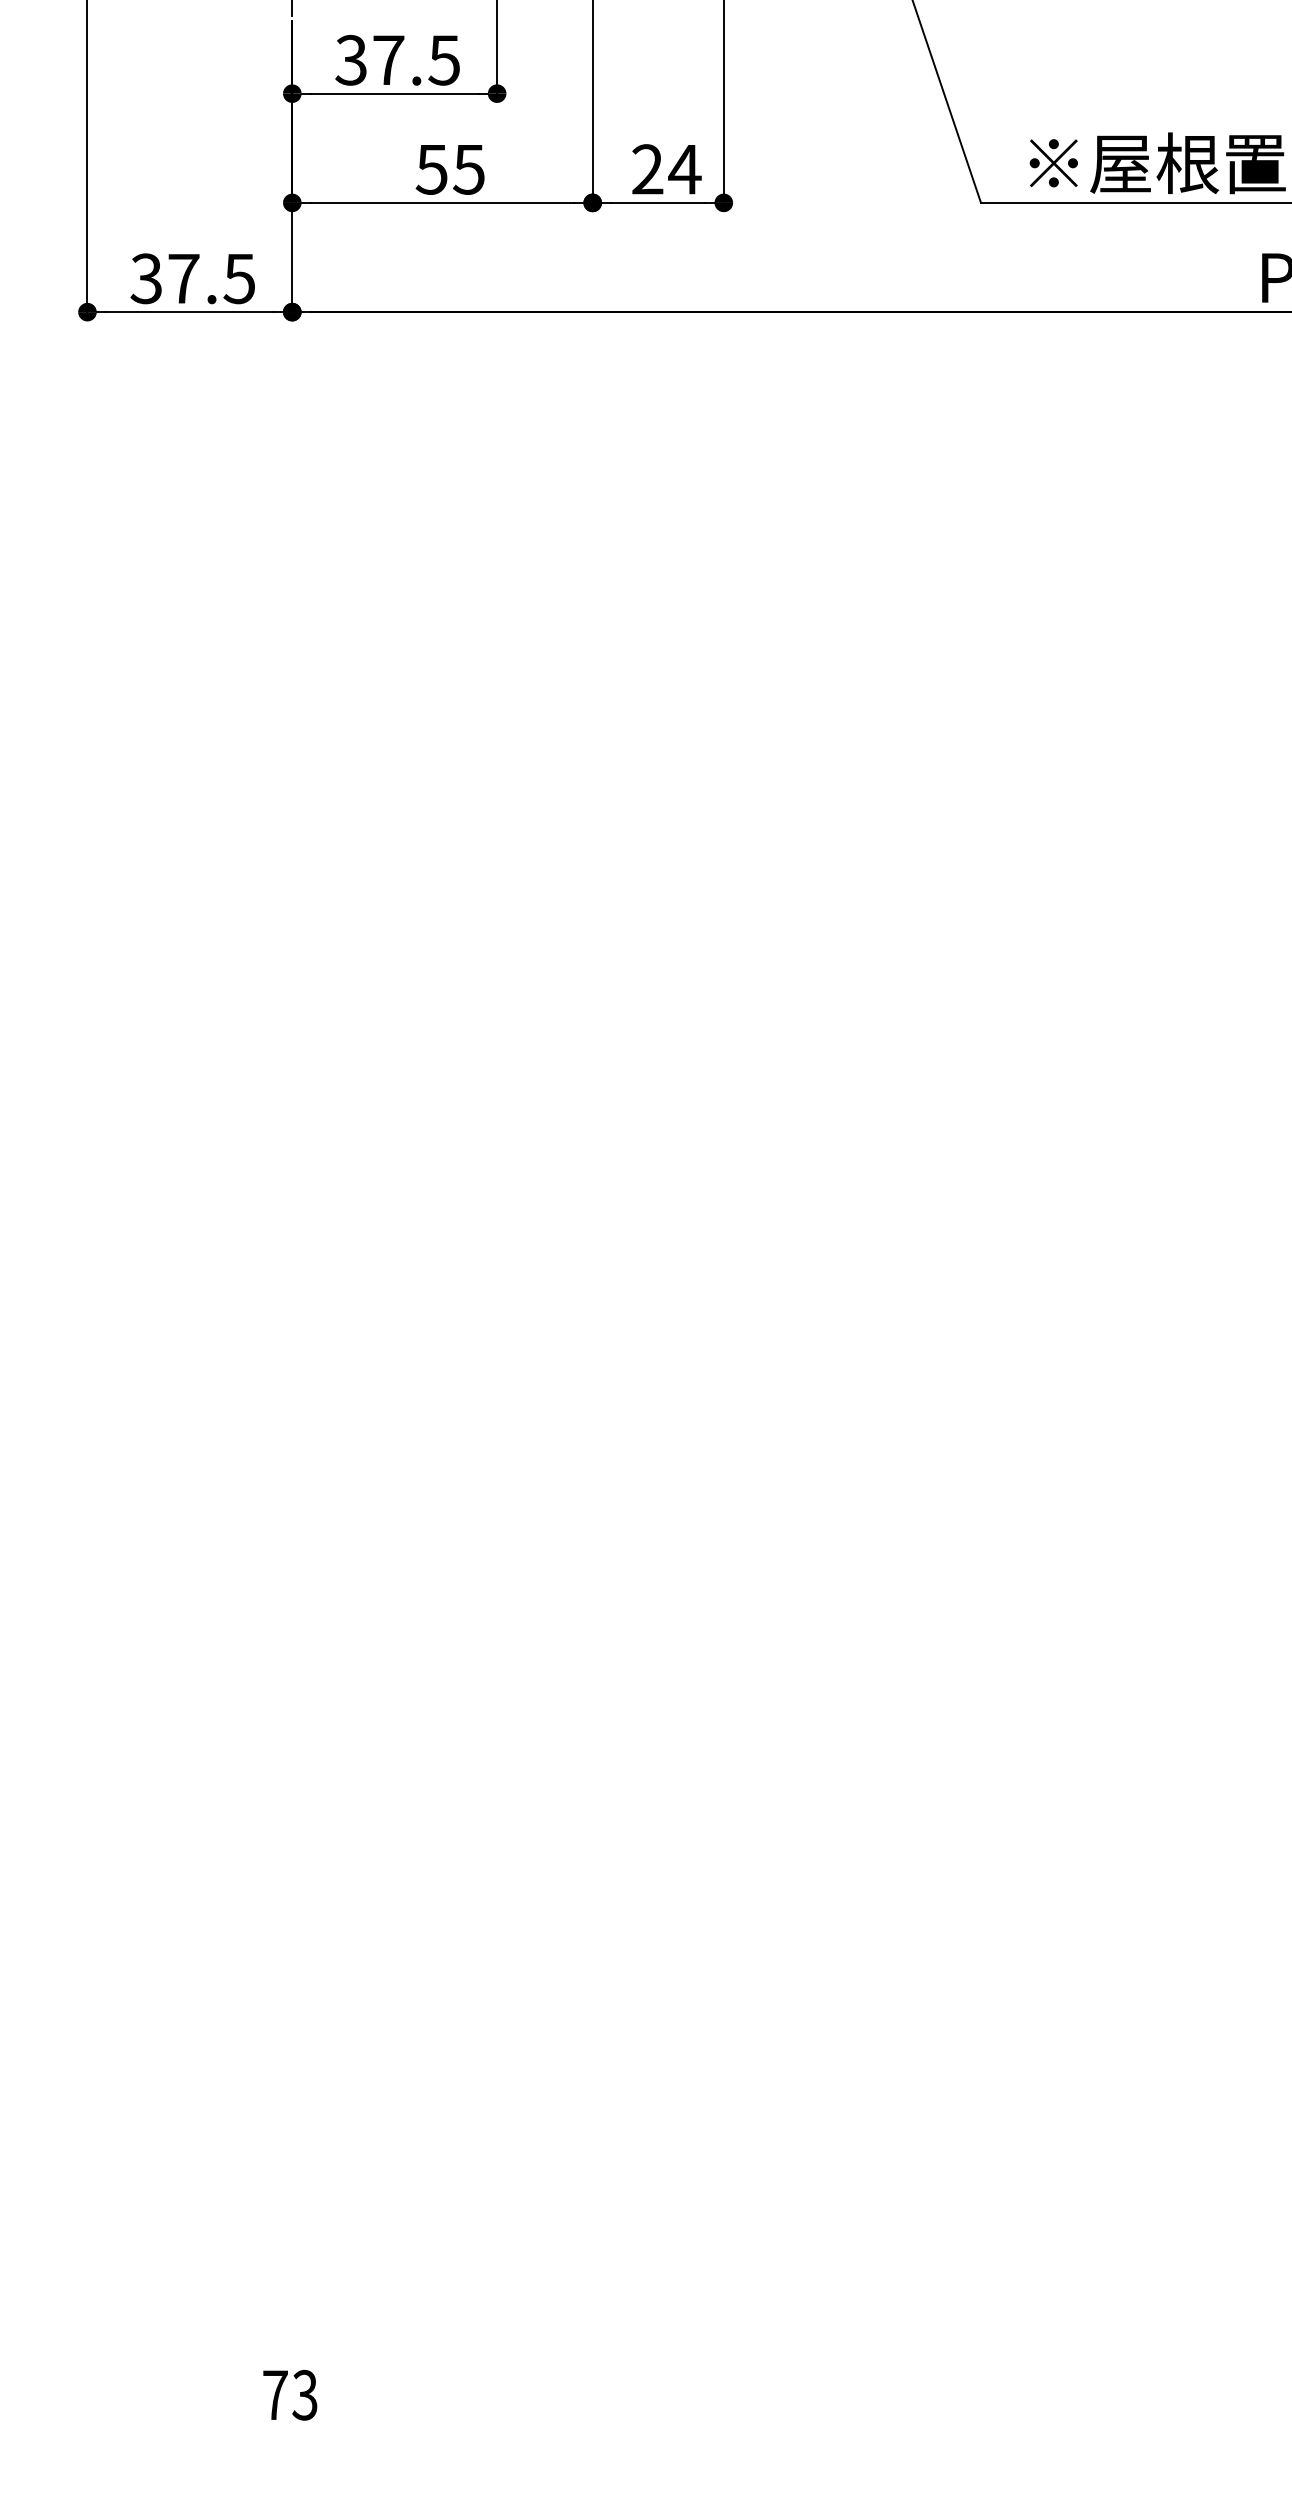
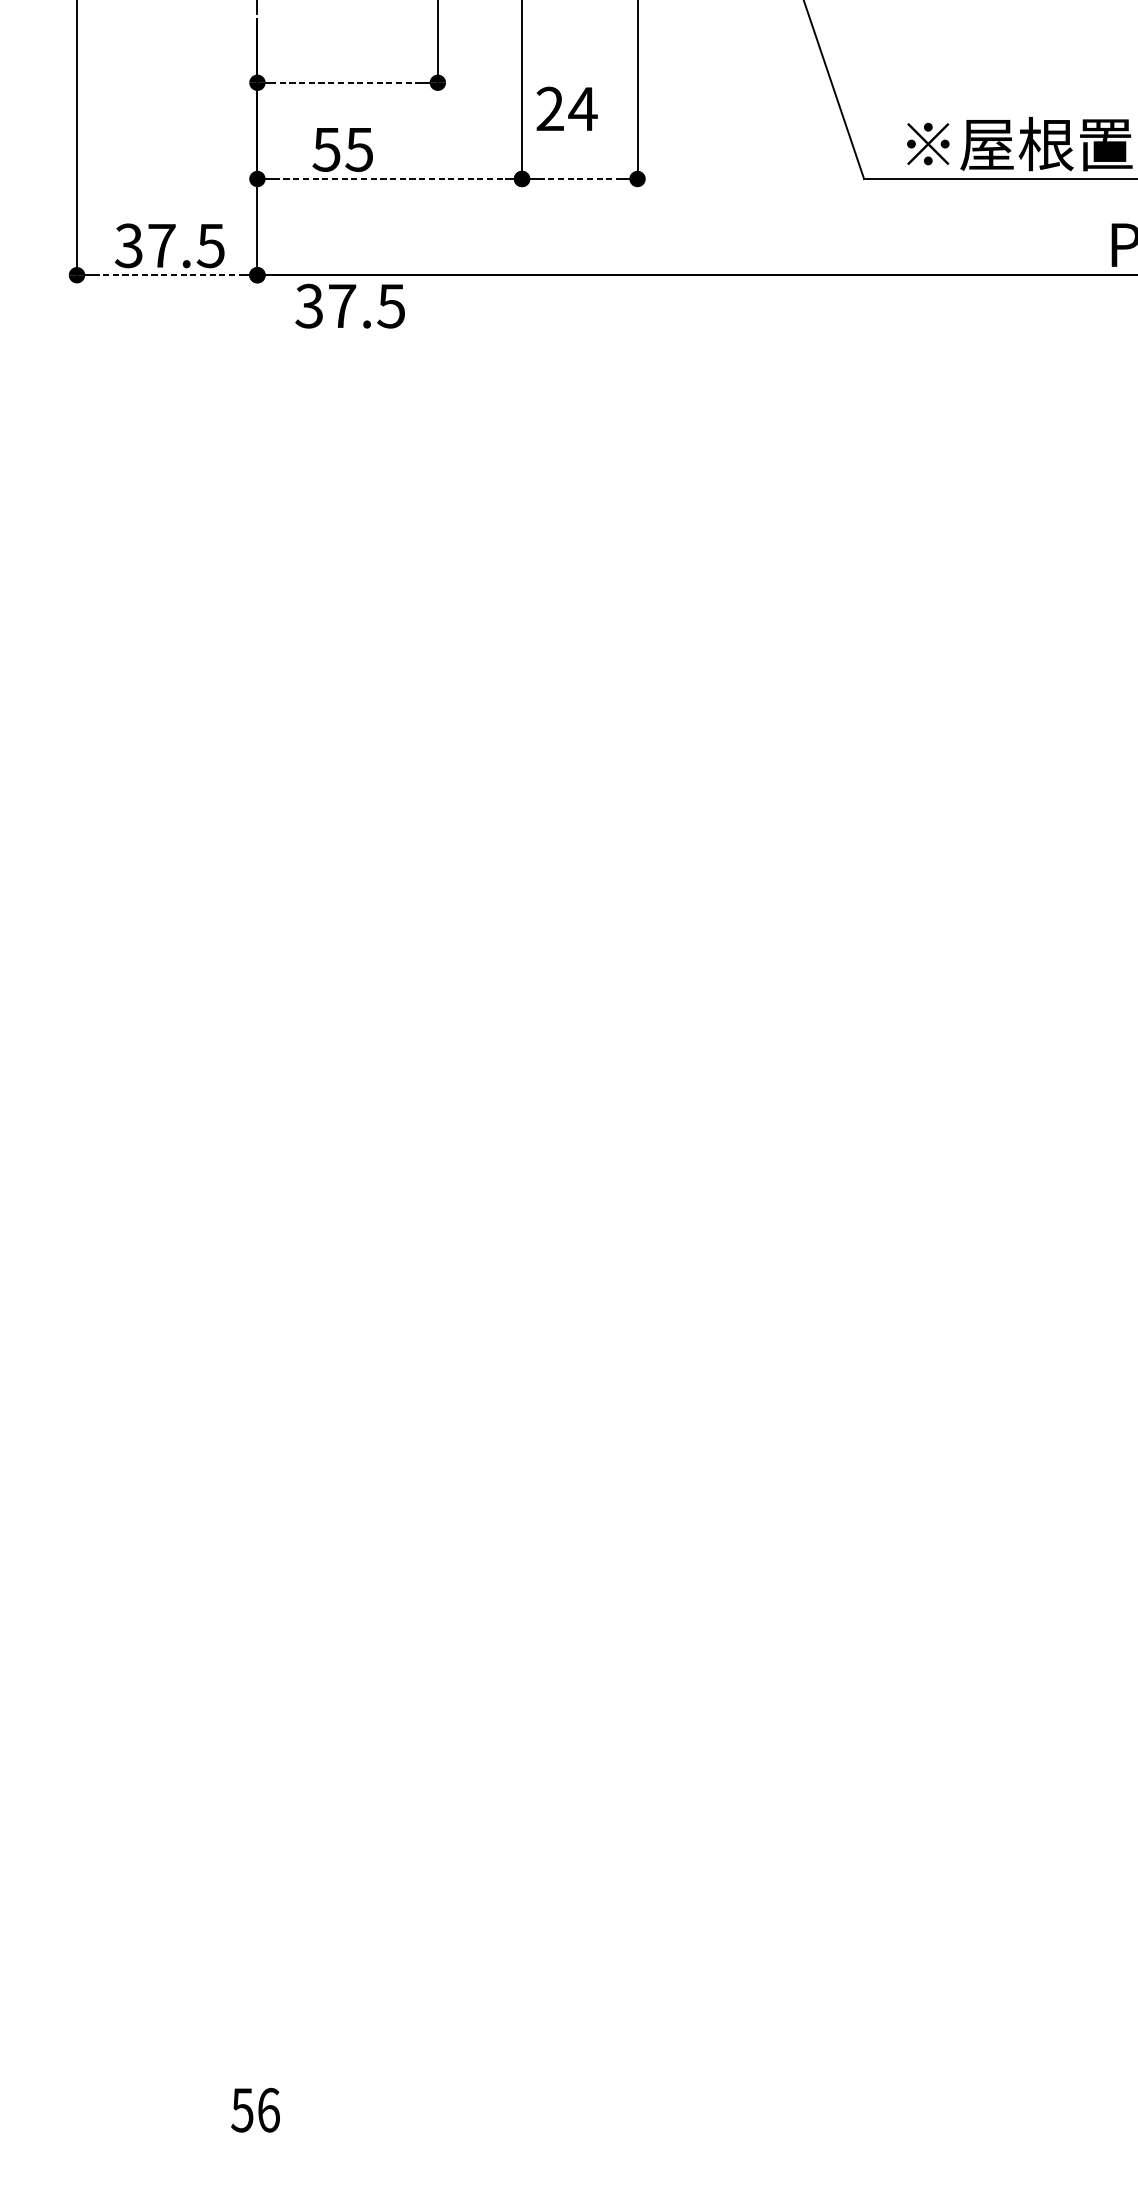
text: (397, 60) -> (350, 306), moved
line: (394, 93) -> (347, 82), solid -> dashed
text: (449, 169) -> (342, 149), moved
text: (666, 169) -> (566, 109), moved
line: (442, 202) -> (389, 178), solid -> dashed
line: (658, 202) -> (580, 178), solid -> dashed
line: (189, 312) -> (166, 275), solid -> dashed
text: (289, 2394) -> (254, 2109), 73 -> 56

